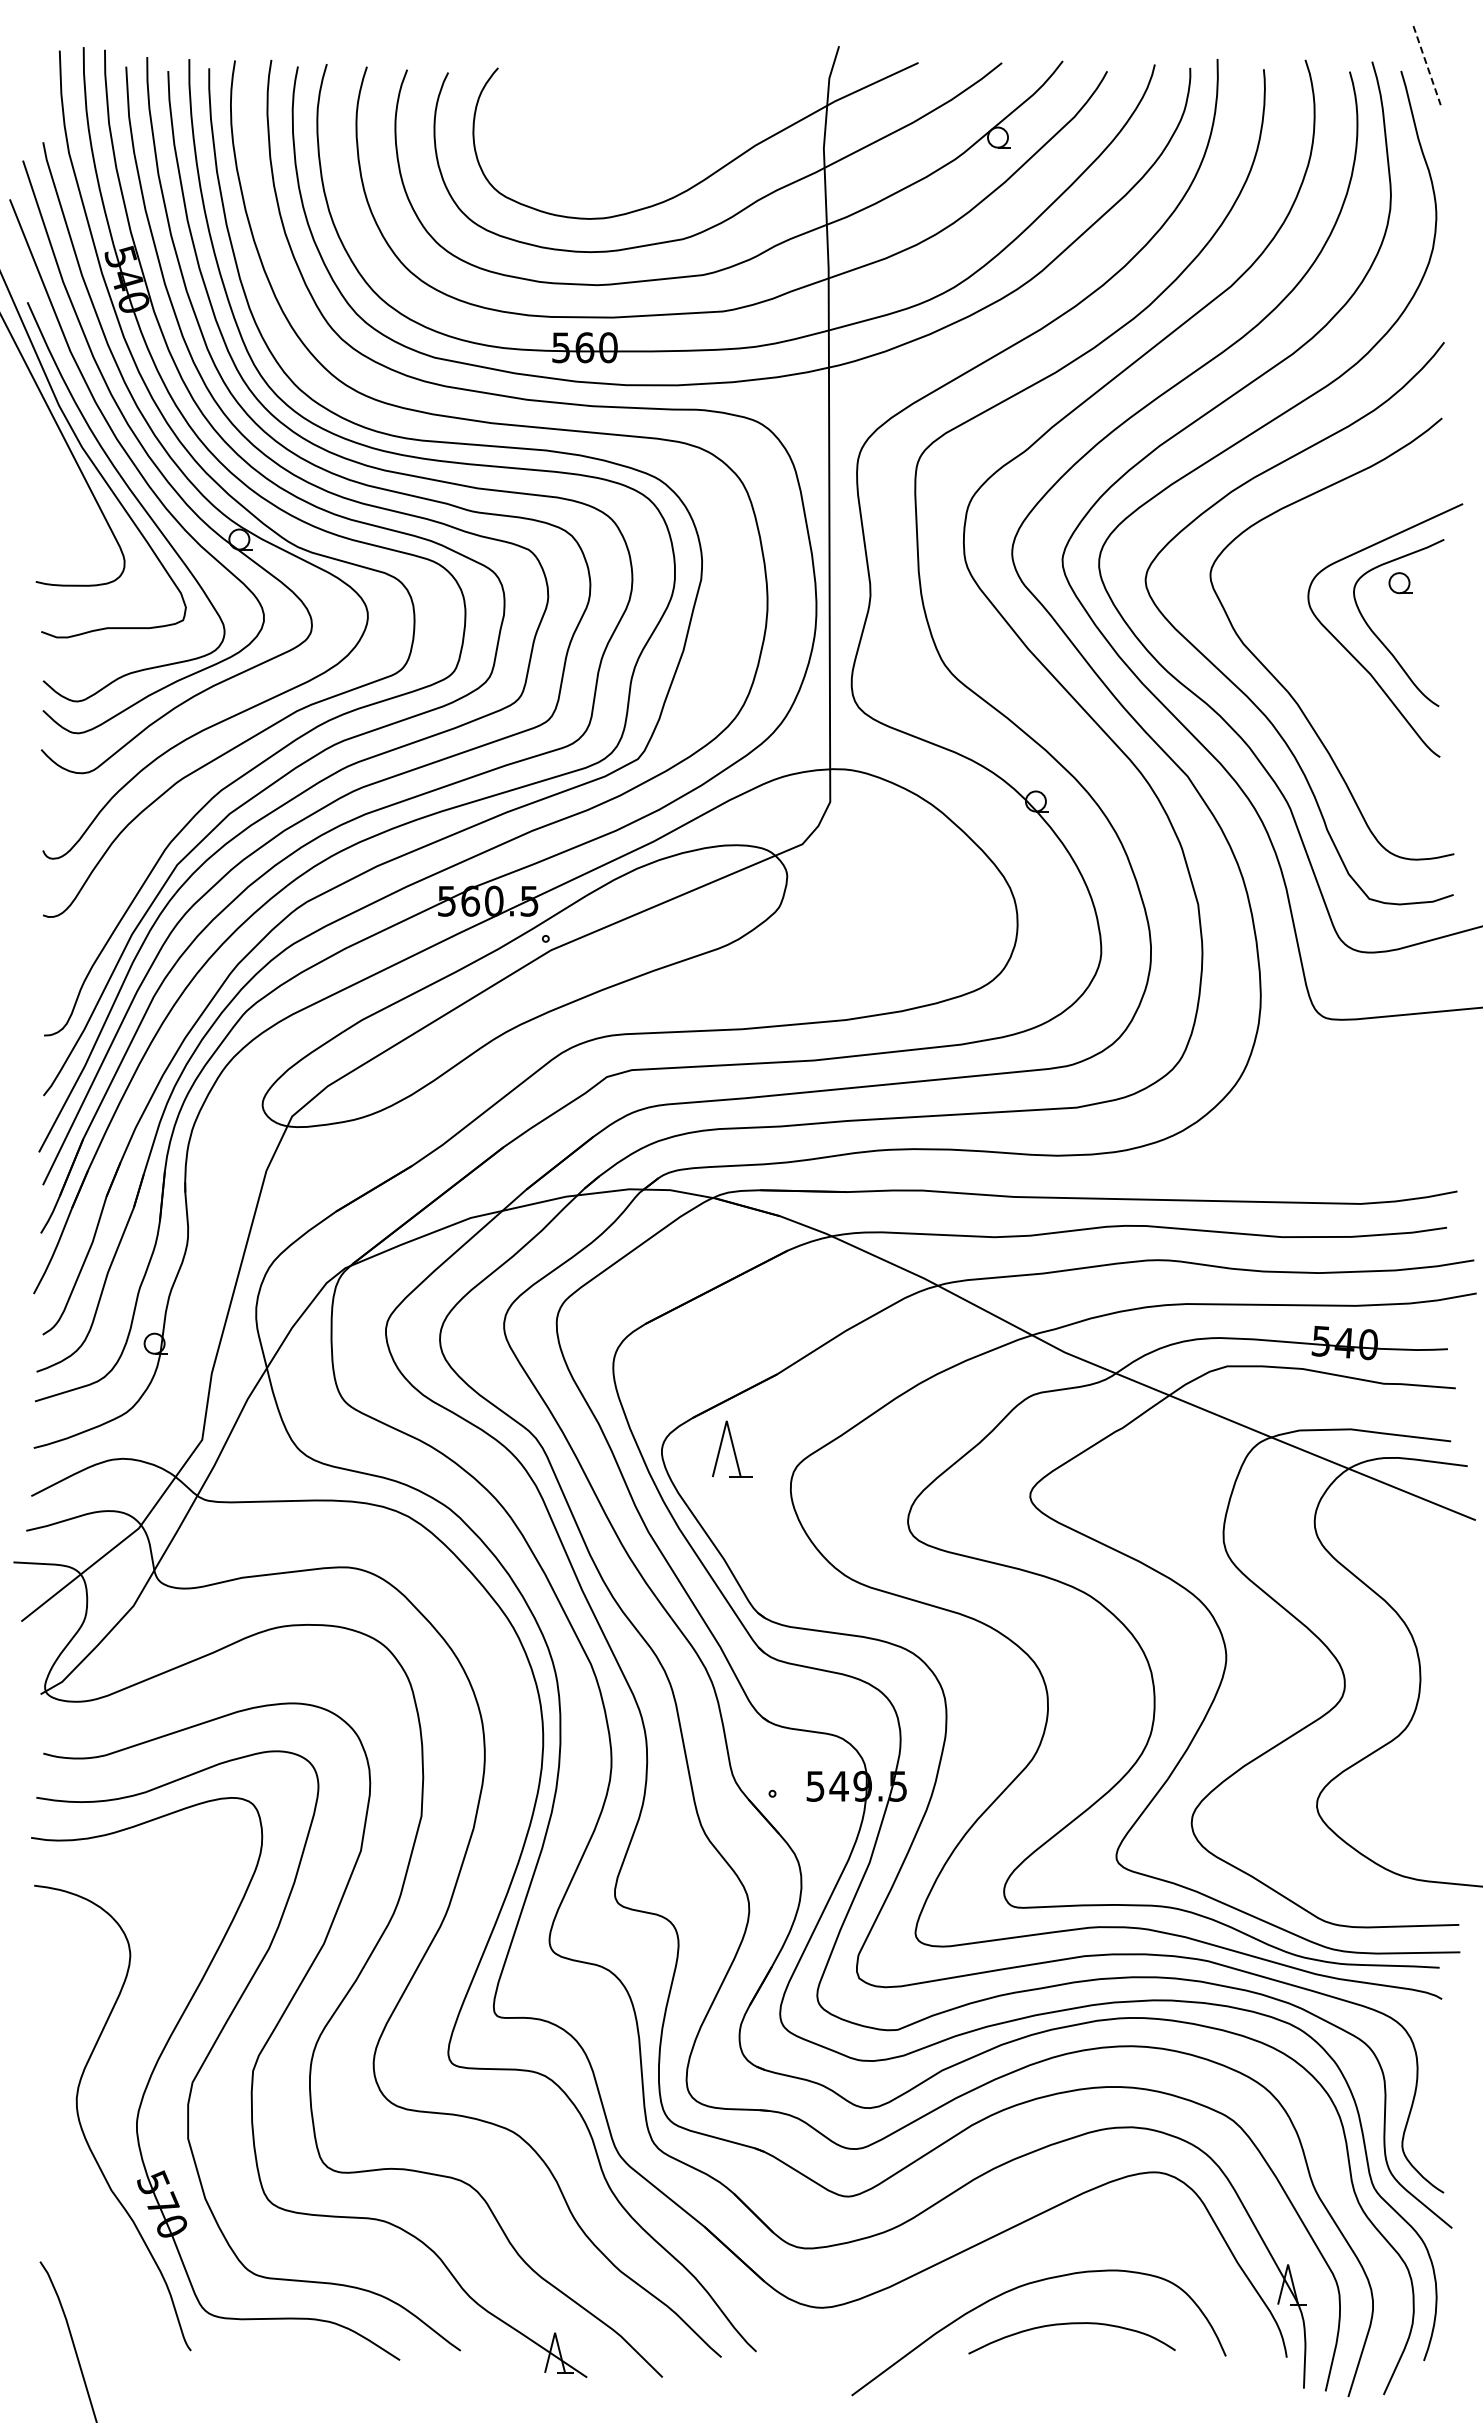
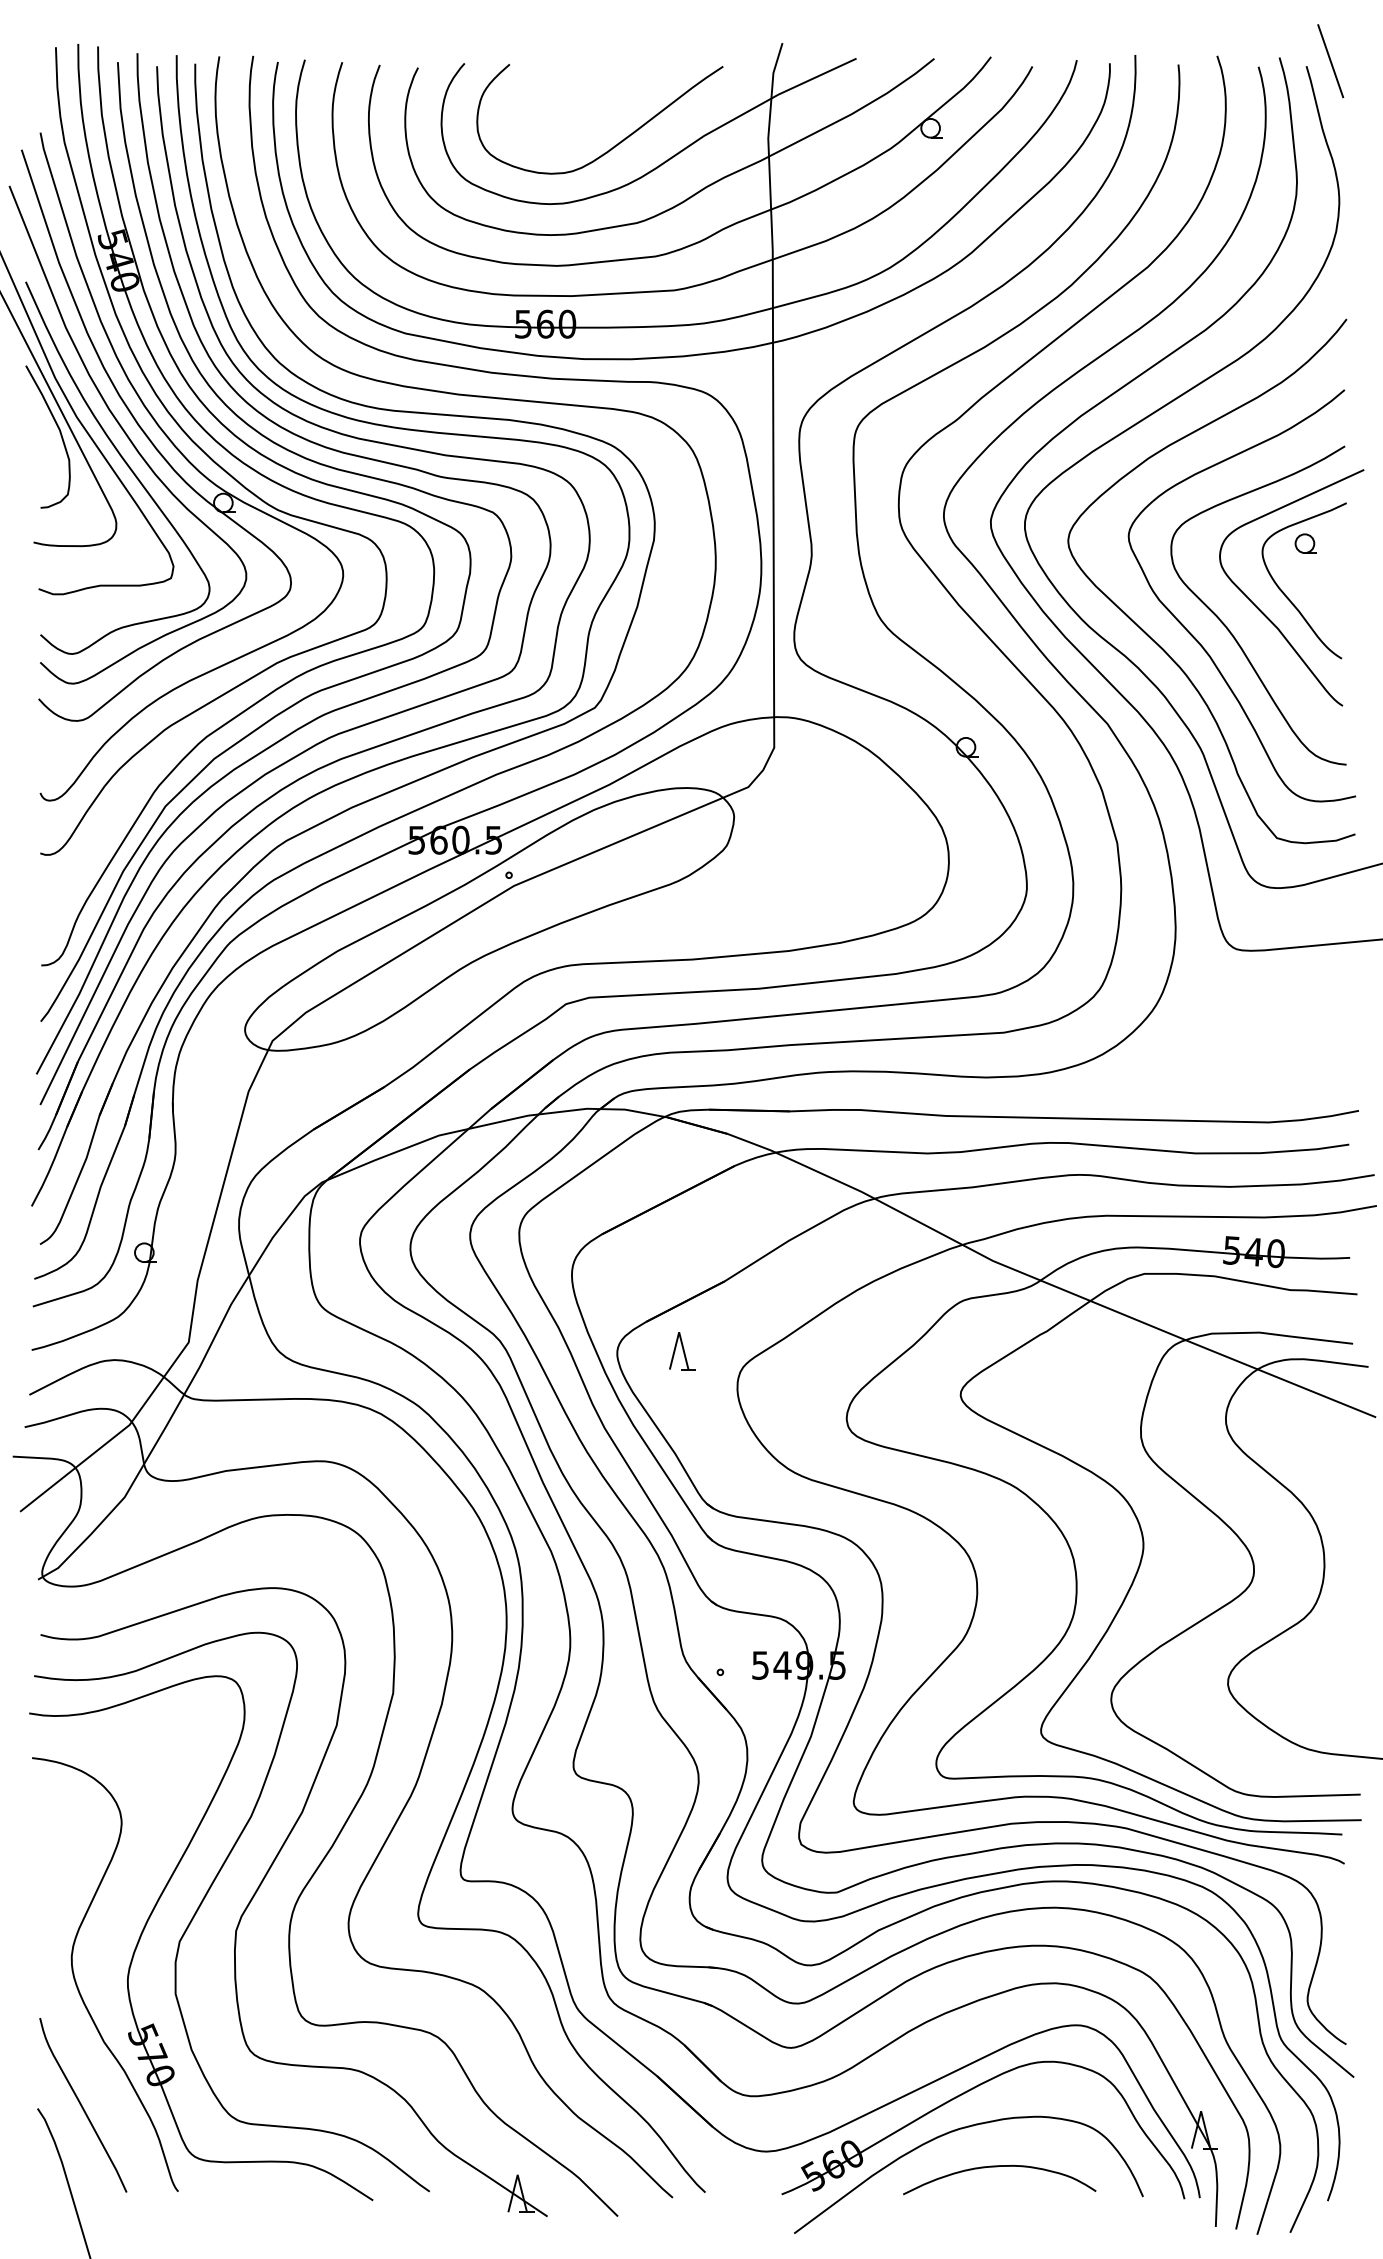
line: (1427, 65) -> (1331, 61), dashed -> solid
curve: (662, 153) -> (617, 143), added
curve: (63, 463) -> (59, 432), added
curve: (1316, 672) -> (1227, 626), added
part: (731, 1448) -> (682, 1350), size x0.71
part: (1035, 2245) -> (965, 2093), added
curve: (88, 2258) -> (82, 2105), added

